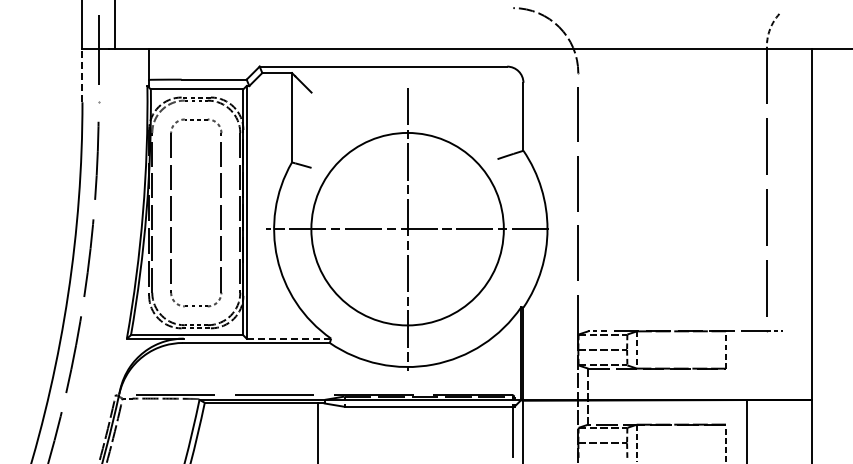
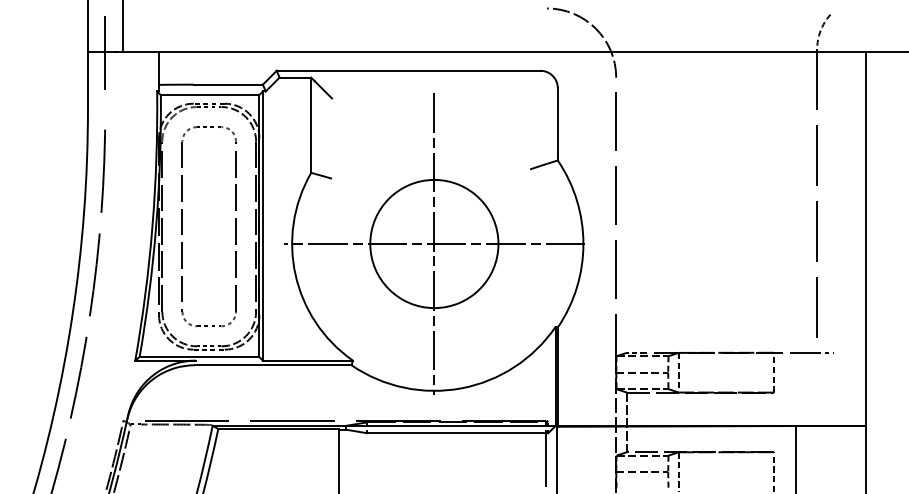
line: (82, 75) -> (88, 80), dashed -> solid
circle: (407, 229) -> (434, 244), size x0.62
line: (289, 338) -> (308, 360), dashed -> solid

